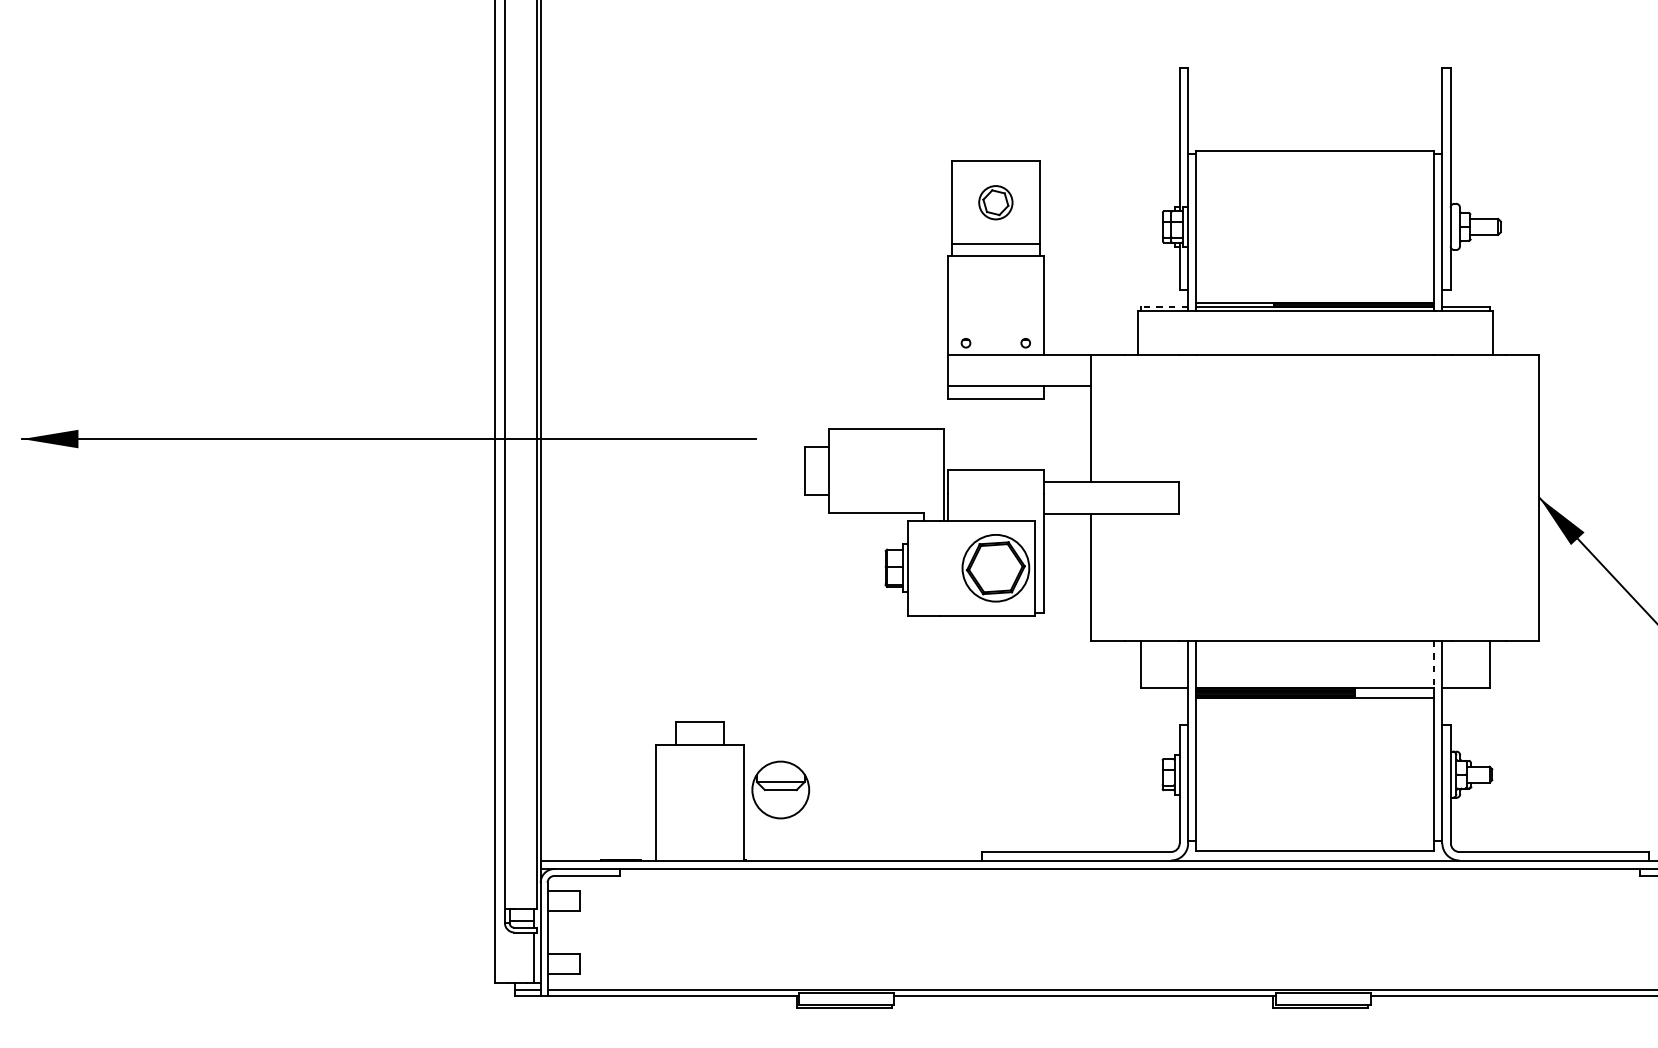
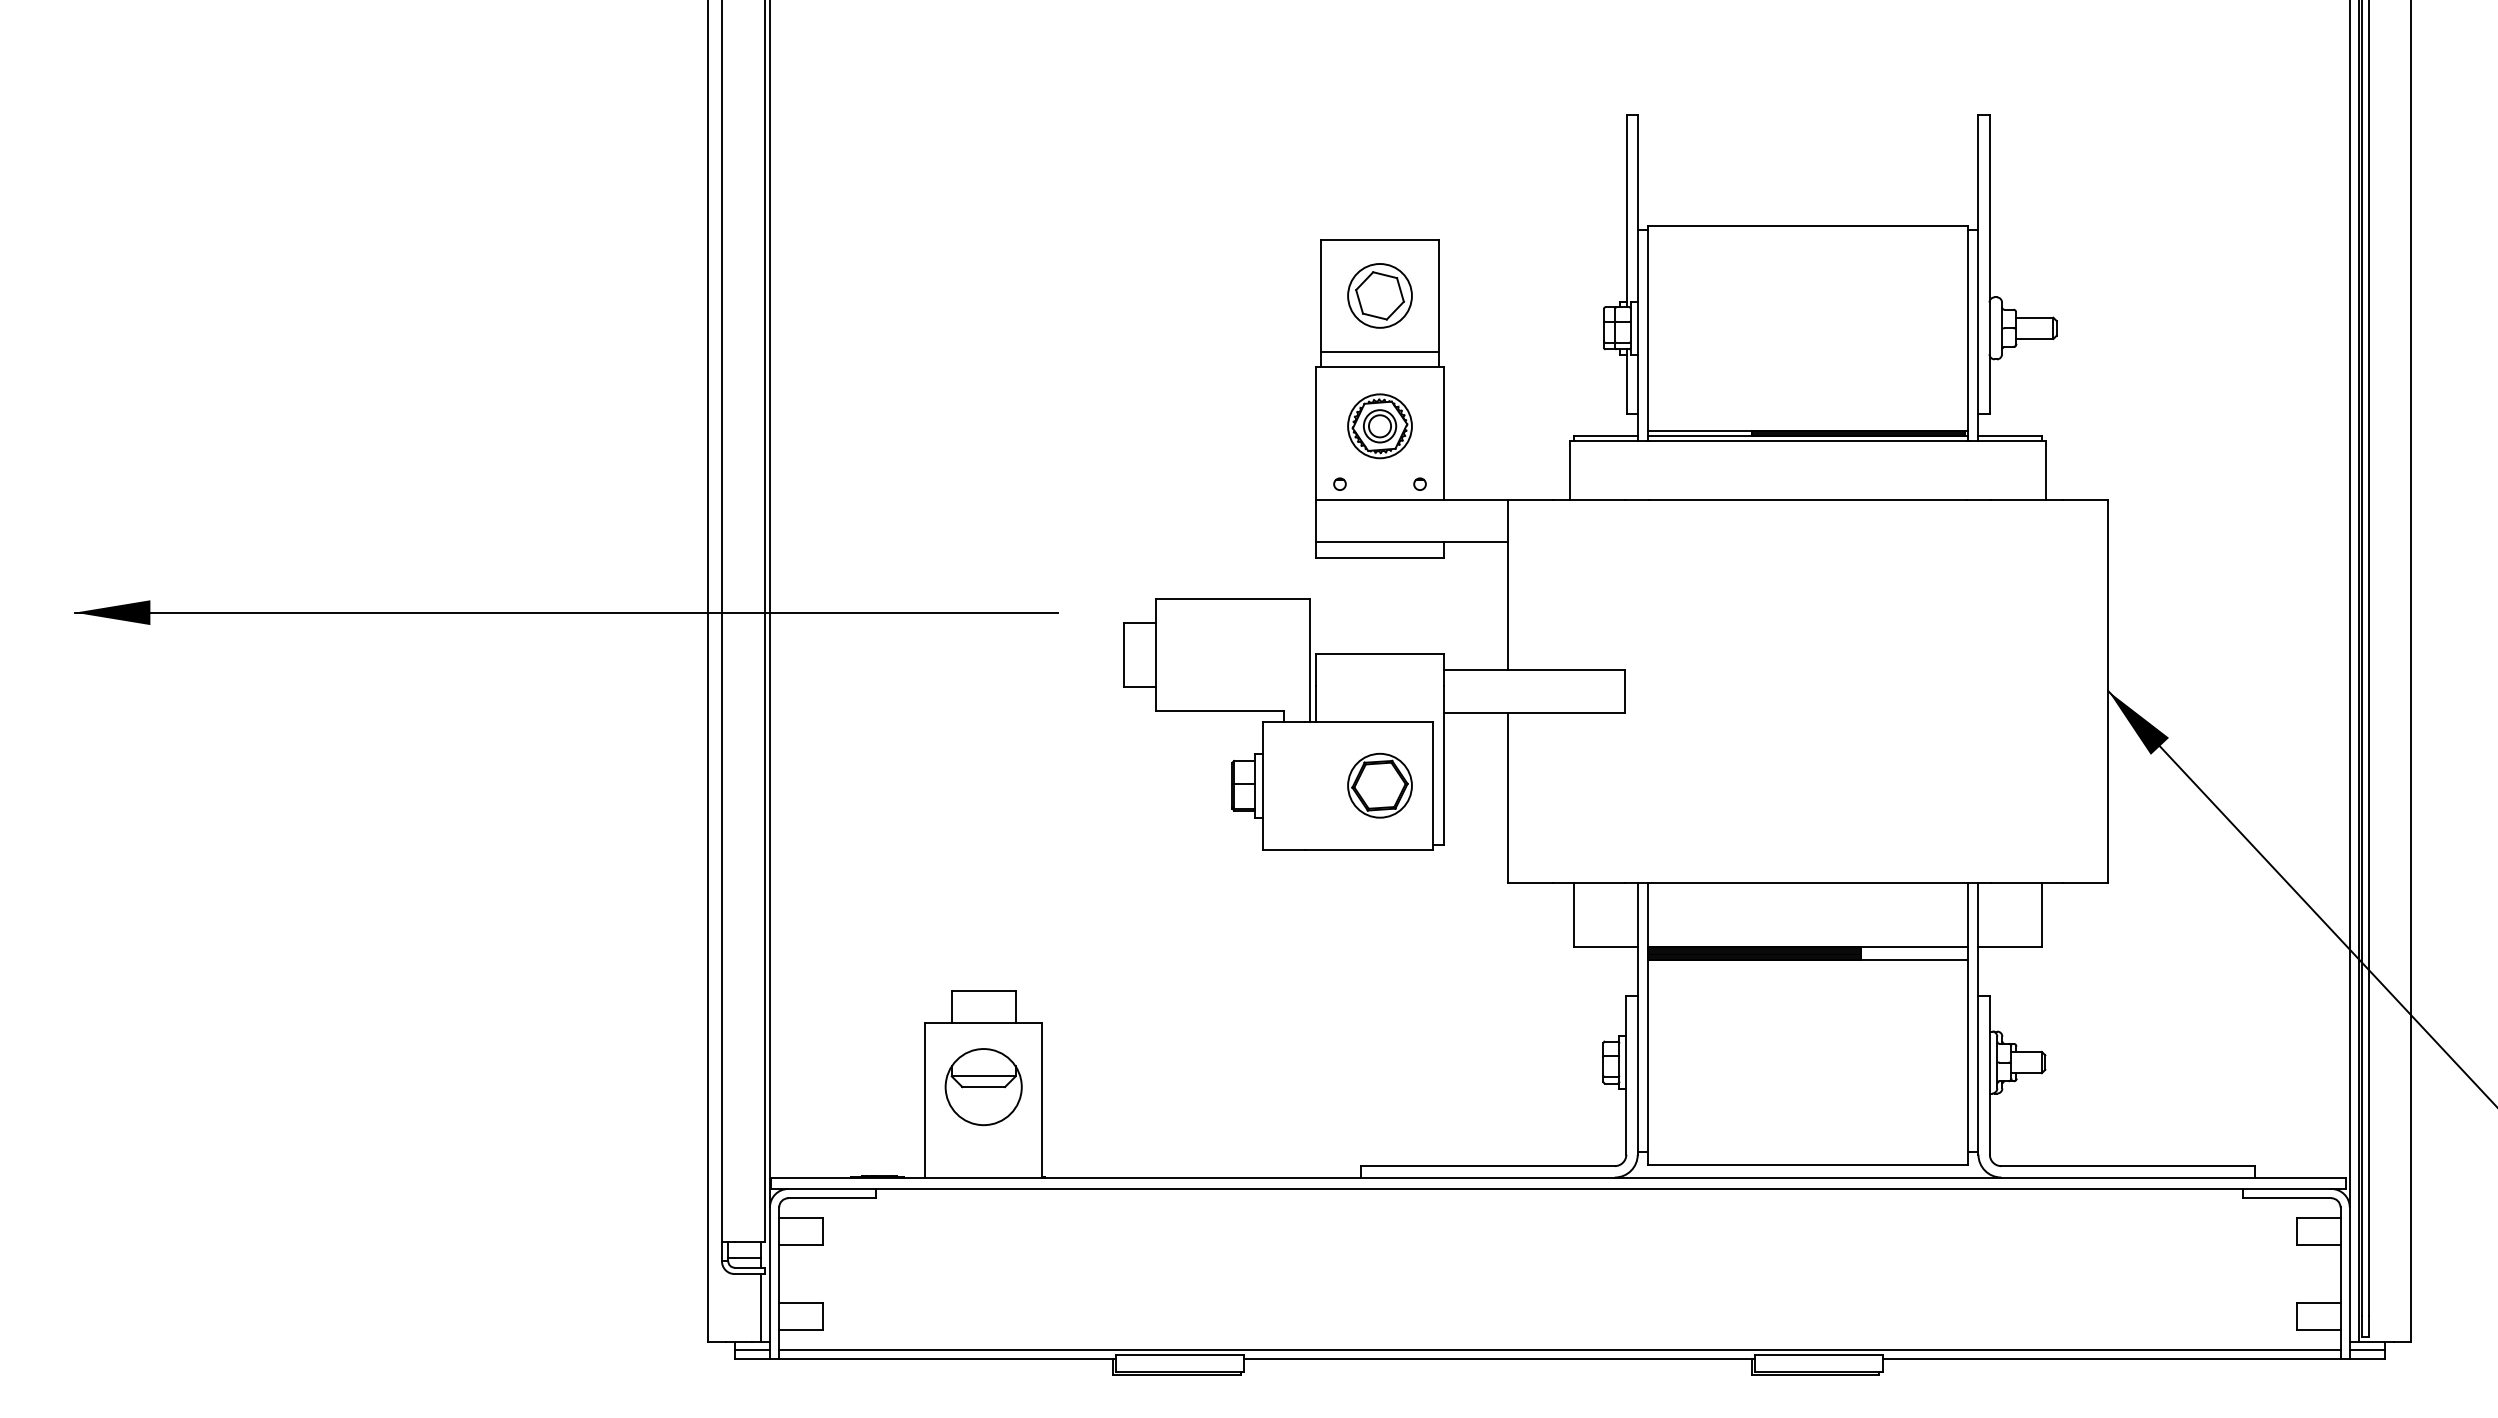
part: (995, 202) -> (1379, 295), size x1.43
part: (995, 300) -> (1379, 426), added
line: (1164, 306) -> (1605, 435), dashed -> solid
part: (995, 567) -> (1379, 785), size x0.71
line: (1434, 664) -> (1967, 914), dashed -> solid
part: (780, 790) -> (983, 1087), moved

